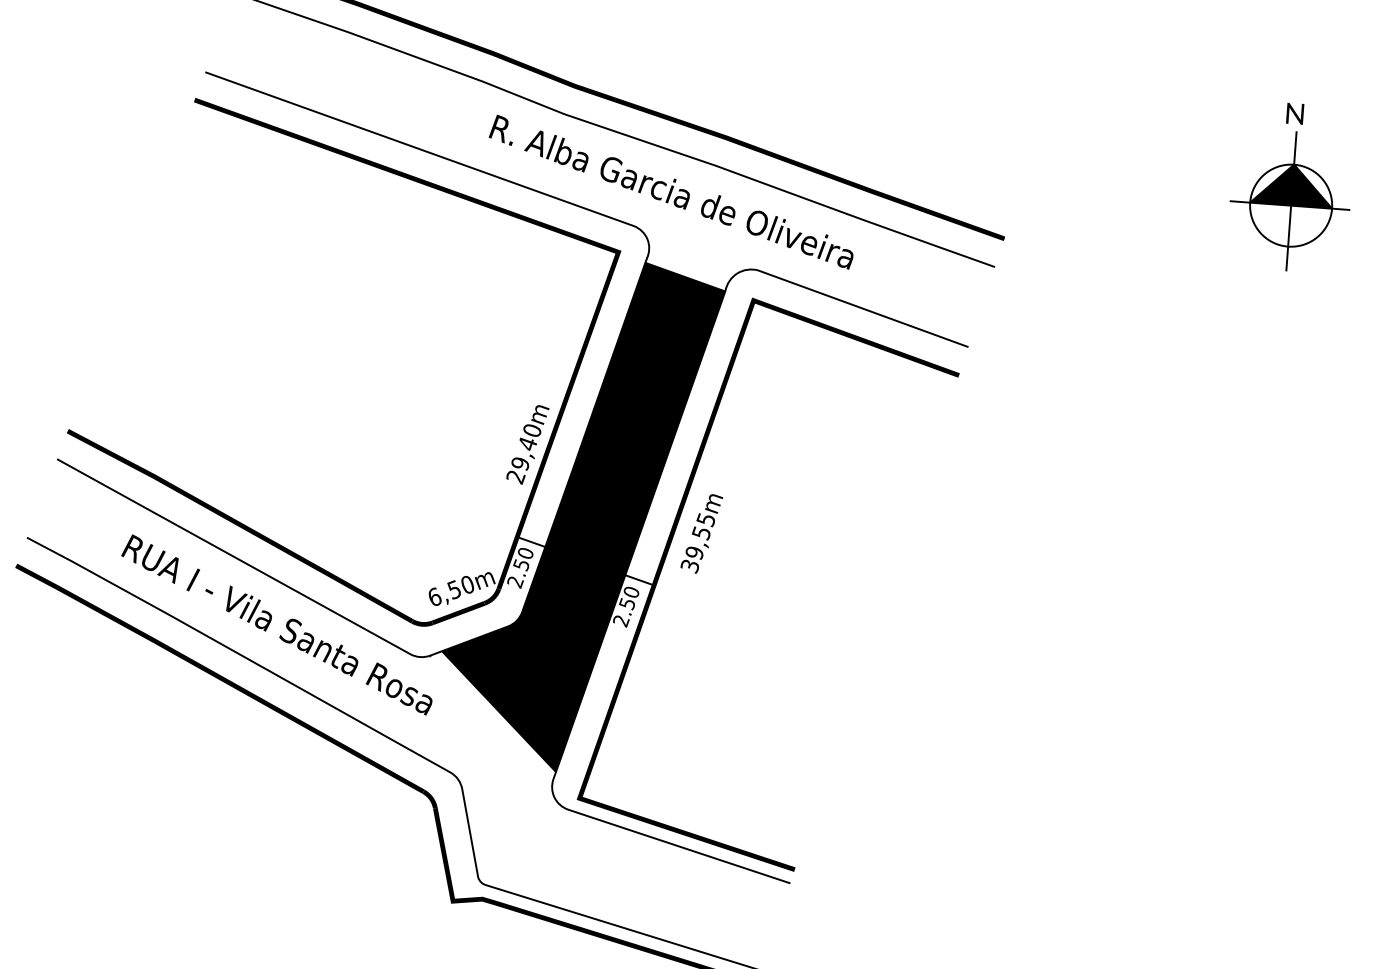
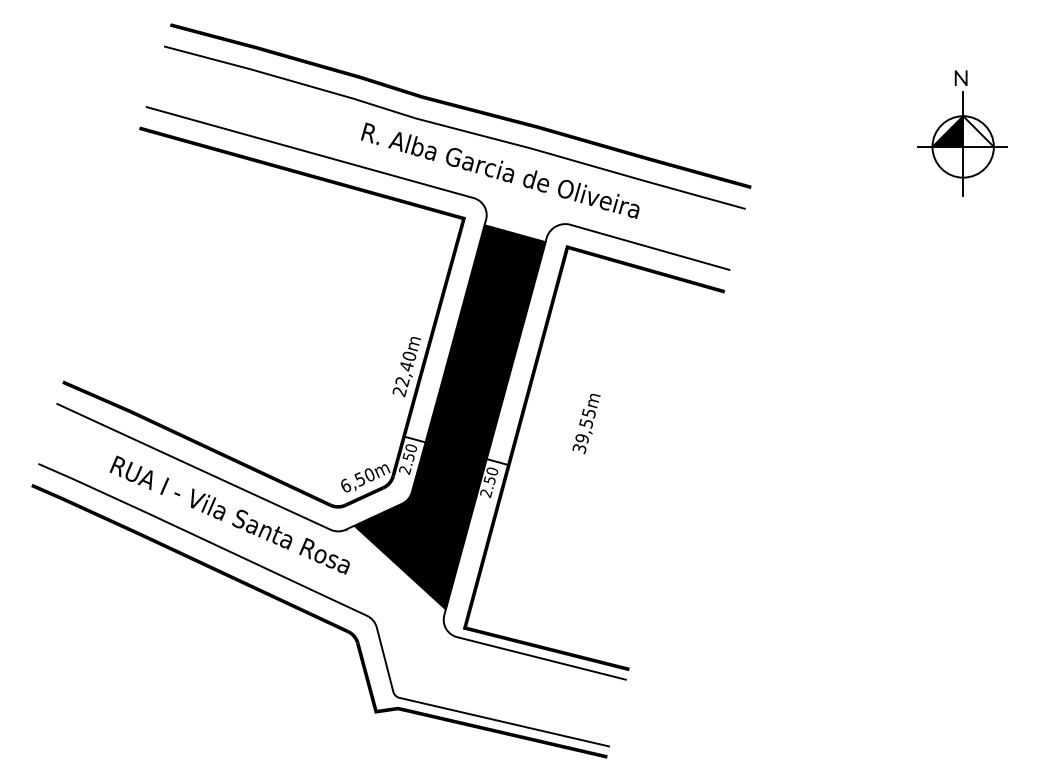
fill: (1313, 186) -> (978, 131), removed
text: (520, 464) -> (402, 382), 29,40m -> 22,40m
text: (701, 534) -> (586, 424), moved

